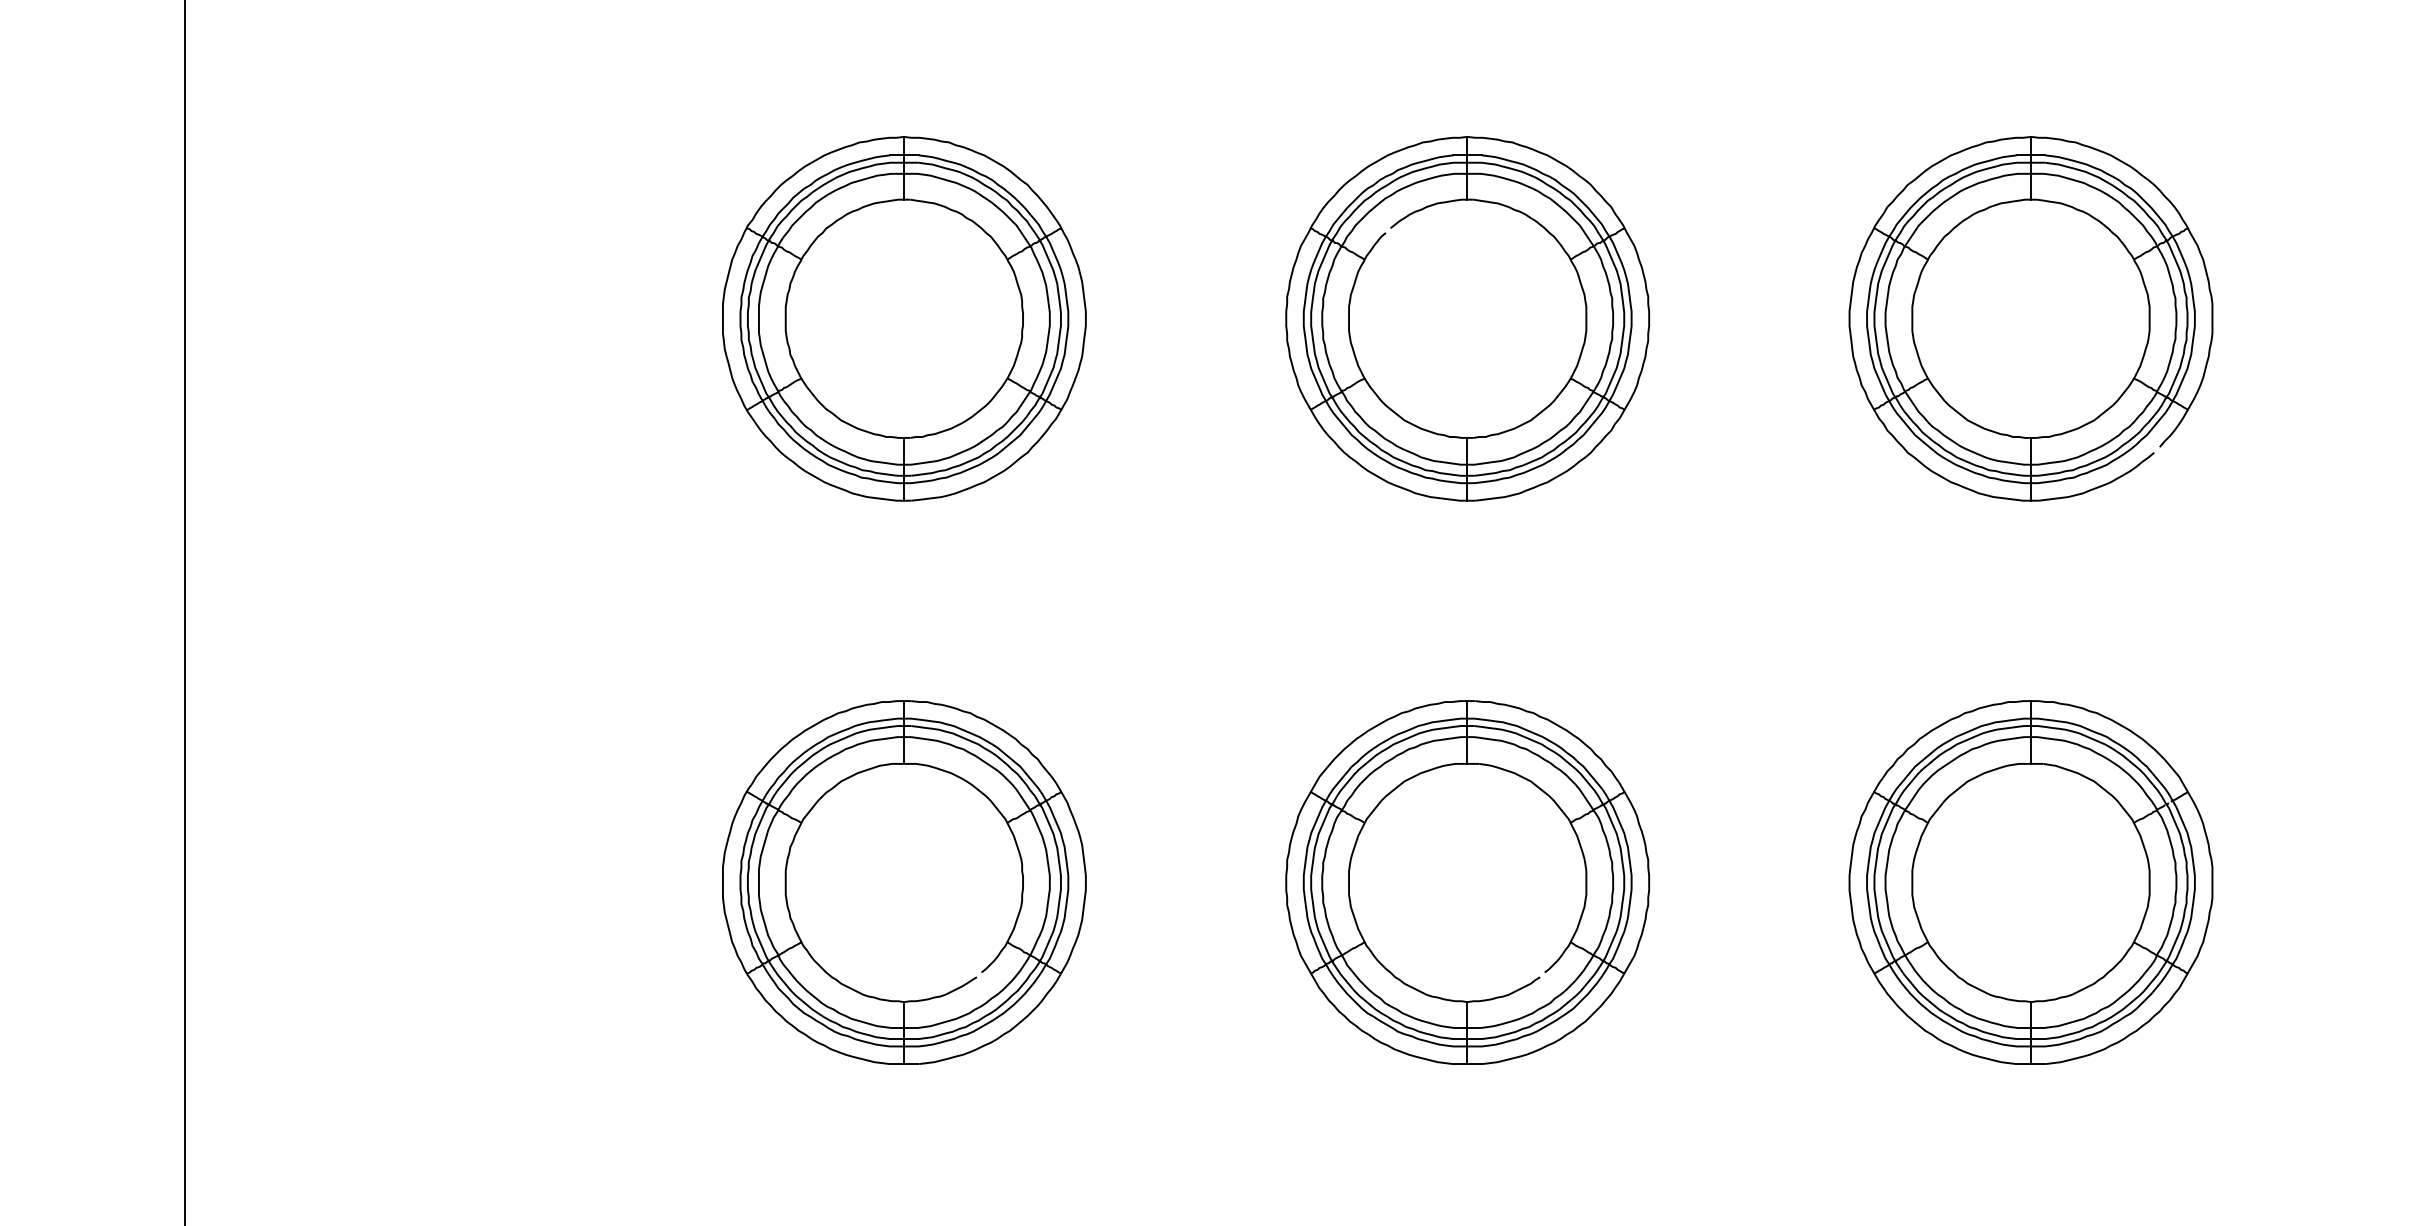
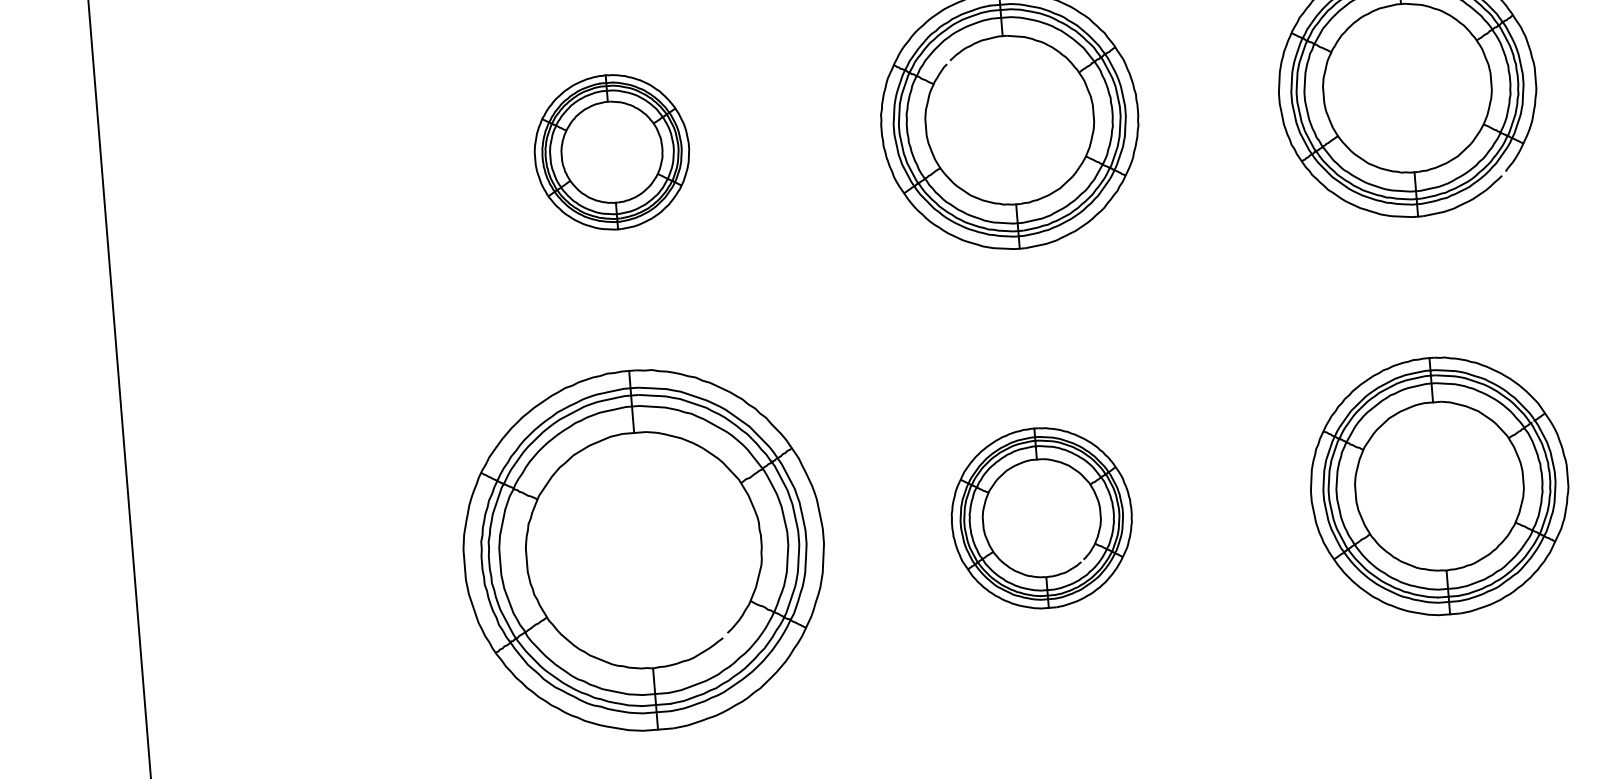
part: (904, 318) -> (612, 152), size x0.6
part: (904, 882) -> (644, 550), size x1.4
part: (1467, 882) -> (1041, 518), size x0.7

